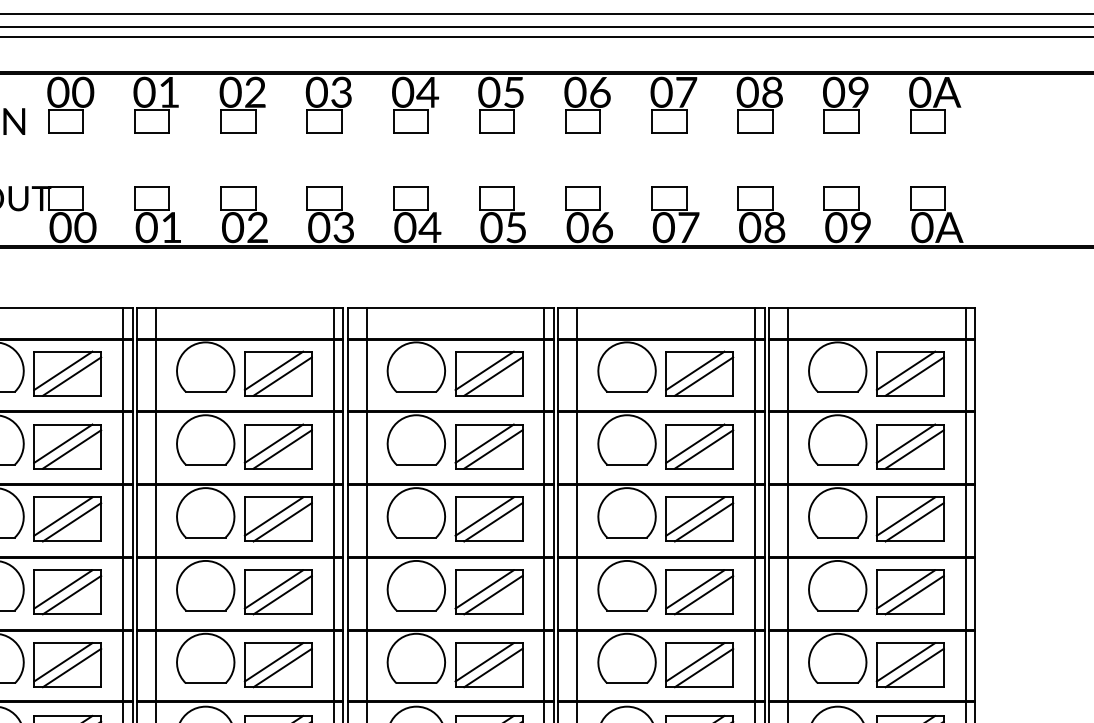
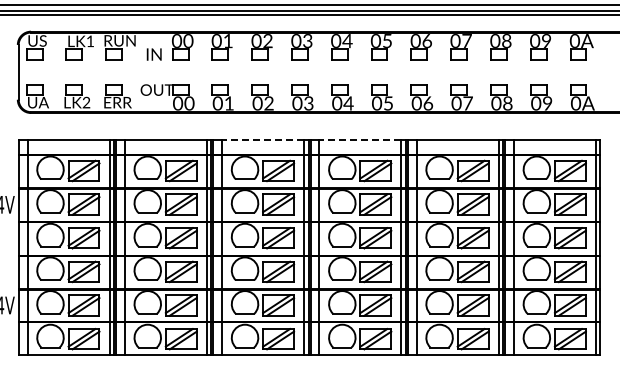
line: (243, 307) -> (262, 140), solid -> dashed
line: (453, 307) -> (359, 140), solid -> dashed

